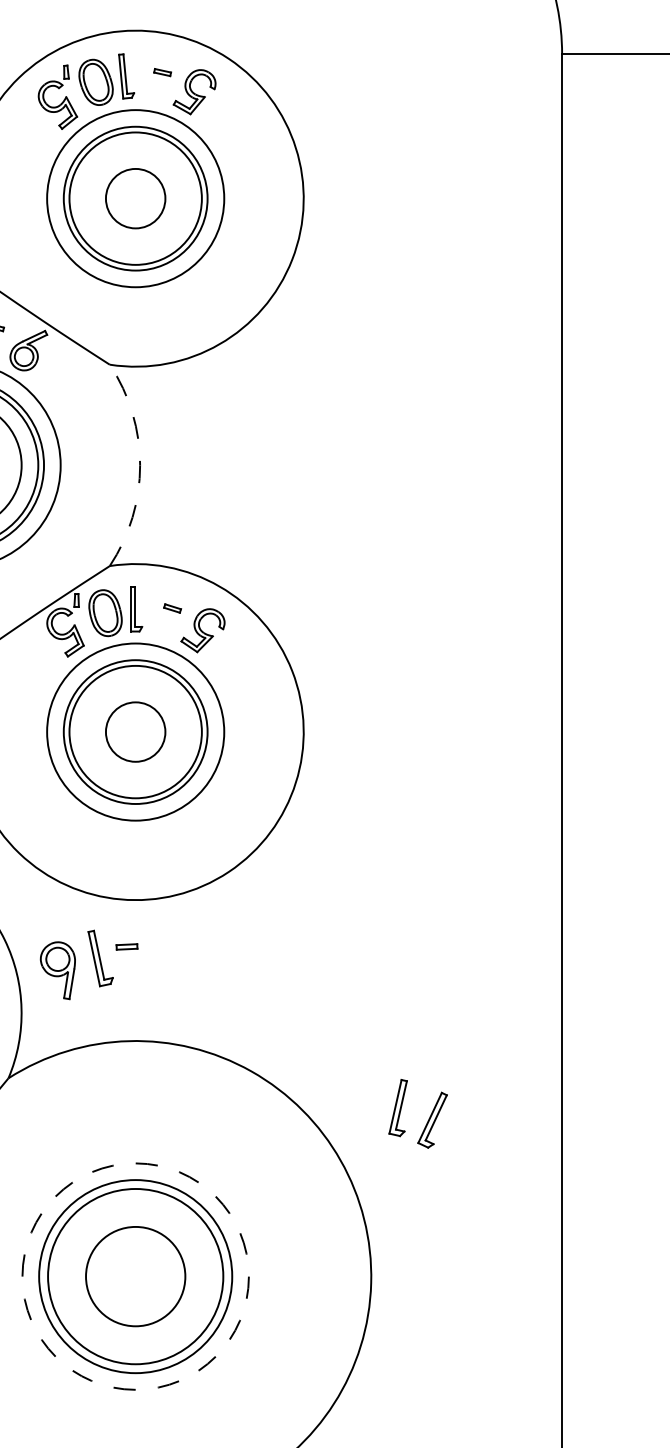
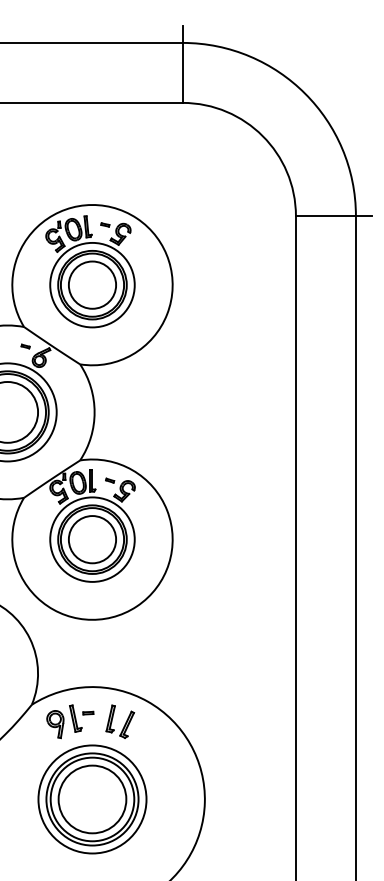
circle: (135, 197) -> (92, 284), size x1.67
arc: (139, 465) -> (94, 412), dashed -> solid
circle: (135, 731) -> (92, 539), size x1.67
part: (89, 964) -> (70, 721), moved
part: (418, 1113) -> (120, 721), moved
circle: (135, 1276) -> (92, 799), dashed -> solid
circle: (135, 1276) -> (92, 799), size x1.43

